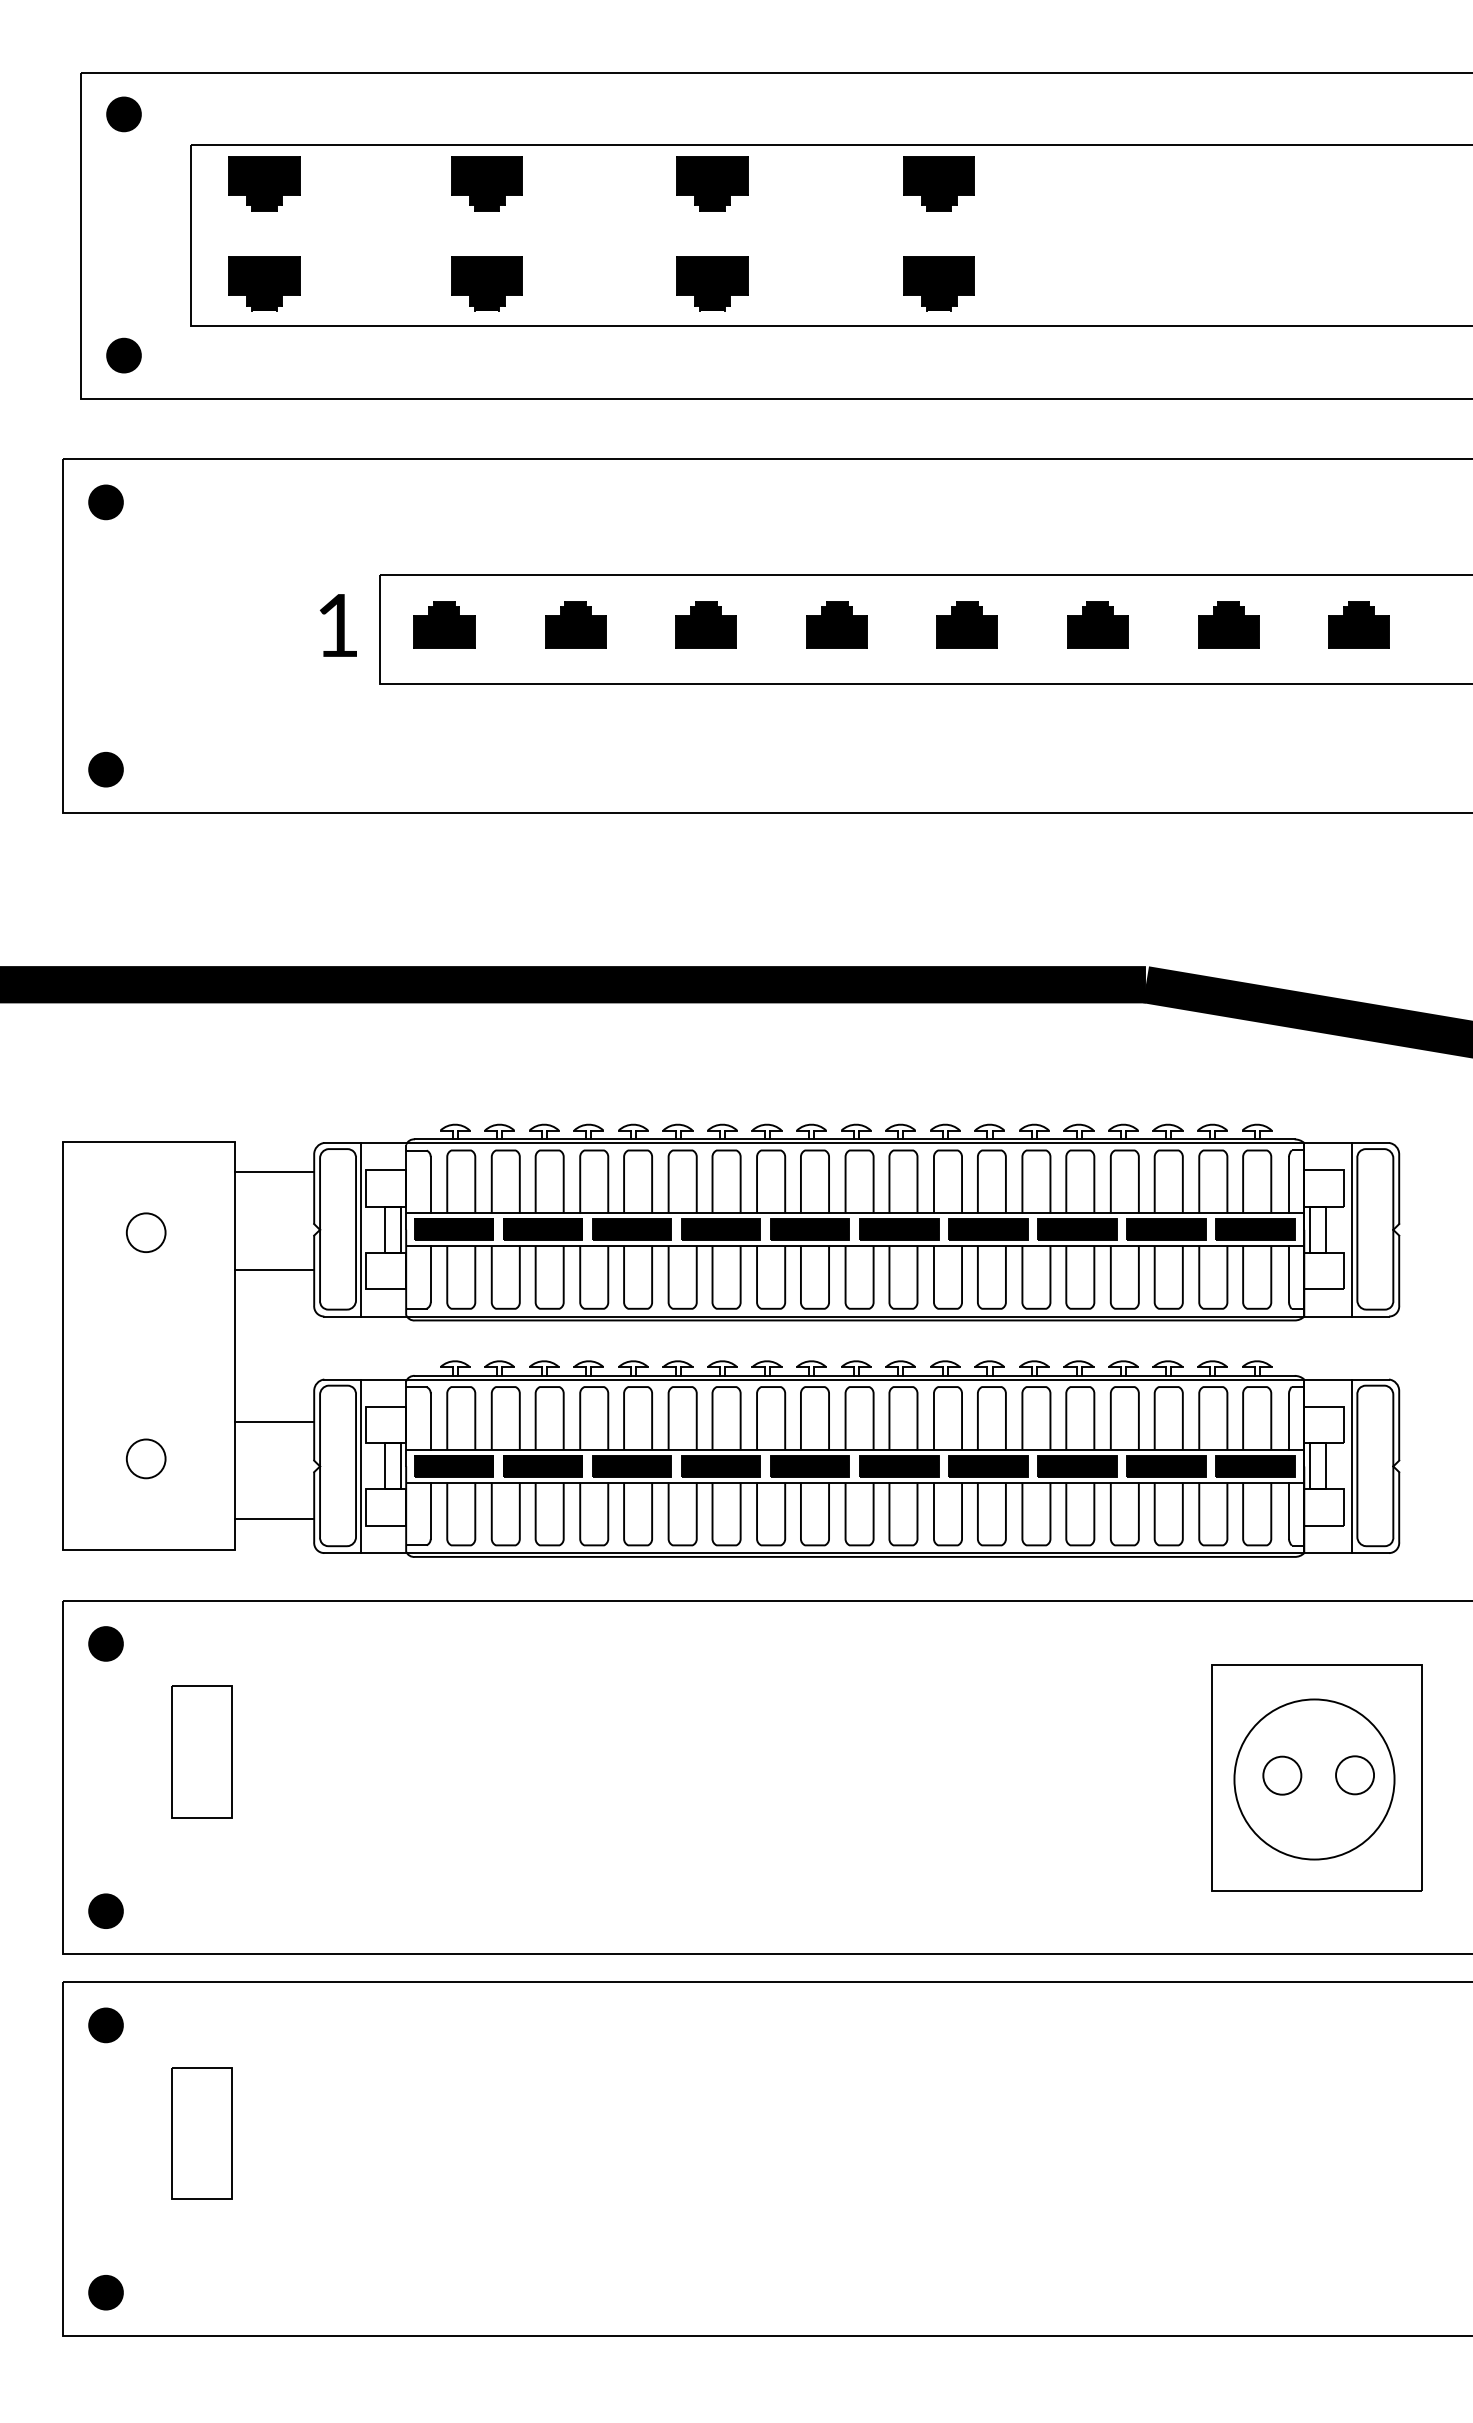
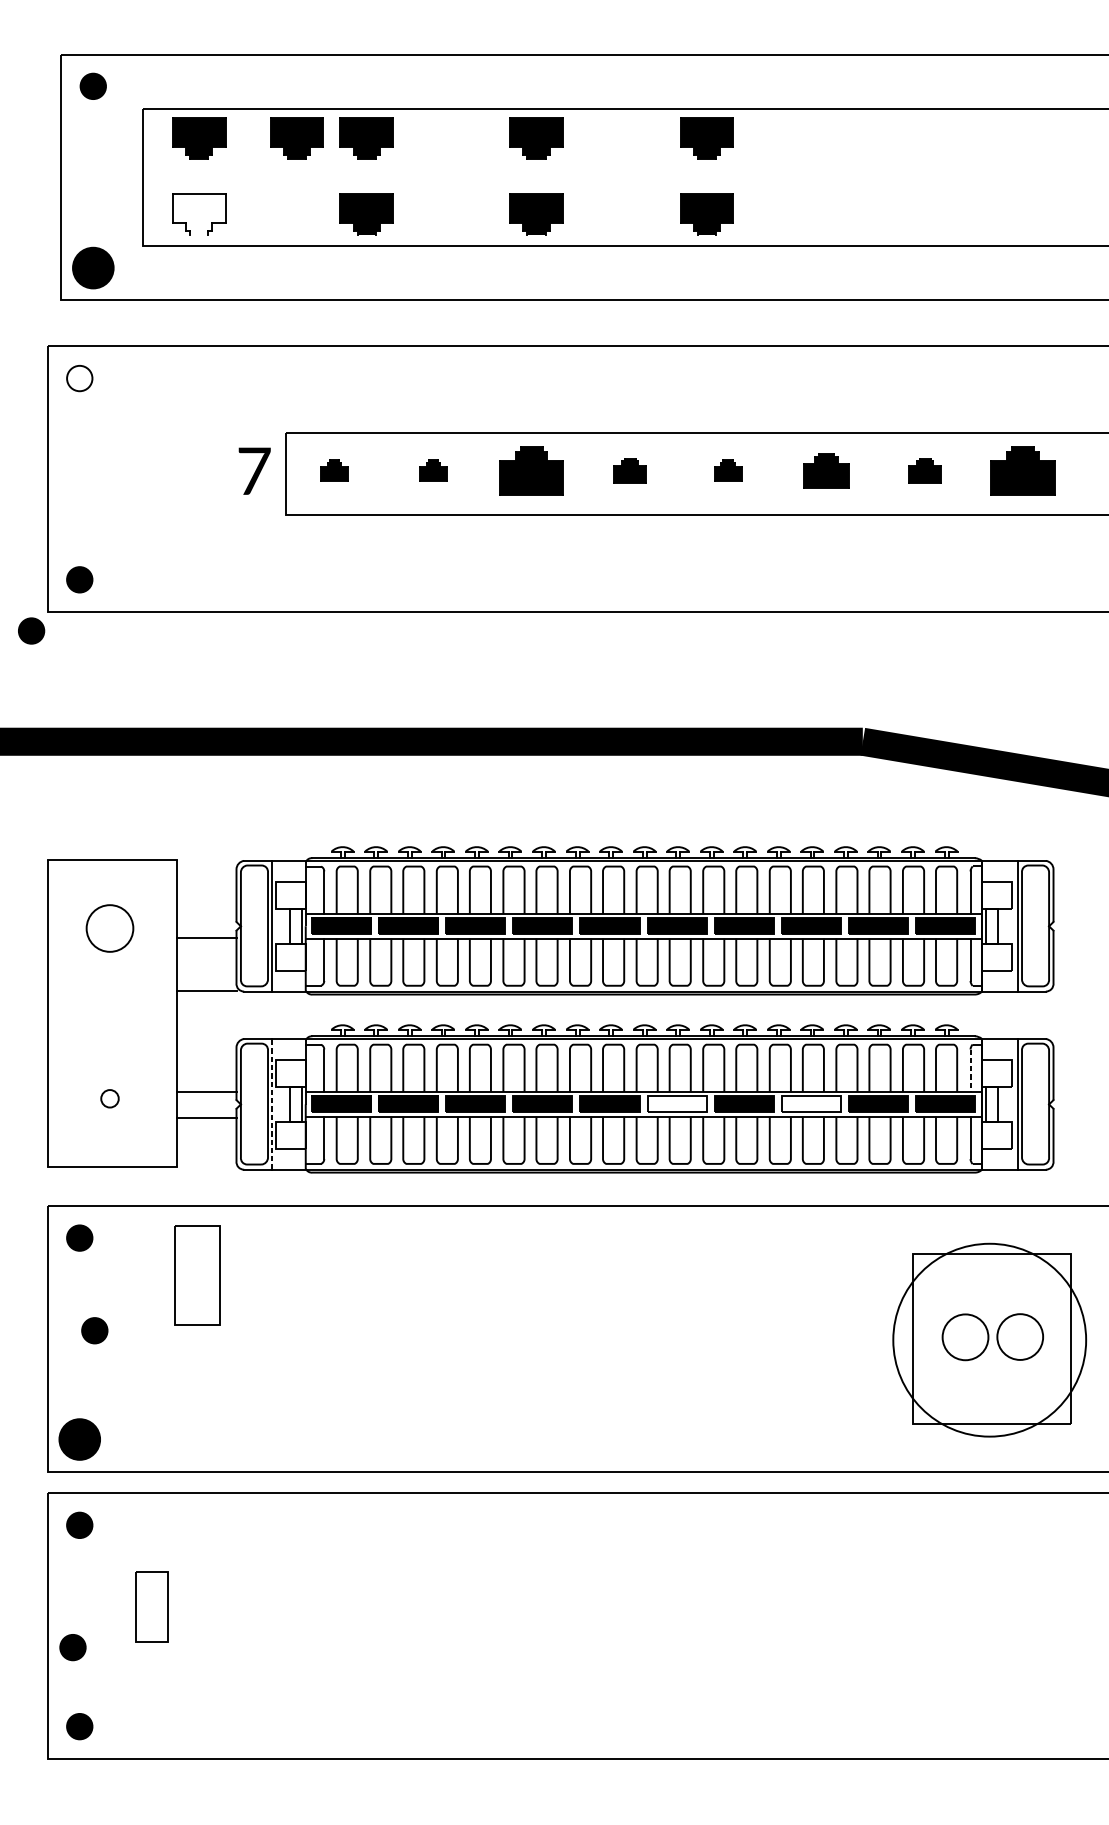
part: (394, 183) -> (296, 138), added
fill: (264, 284) -> (199, 214), removed
part: (123, 355) -> (92, 267), size x1.6
fill: (105, 502) -> (79, 378), removed
part: (444, 624) -> (334, 470), size x0.6
part: (575, 624) -> (433, 470), size x0.6
part: (705, 624) -> (531, 470), size x1.4
part: (836, 624) -> (629, 470), size x0.7
part: (966, 624) -> (727, 470), size x0.6
part: (1228, 624) -> (924, 470), size x0.7
part: (1358, 624) -> (1022, 470), size x1.4
text: (338, 625) -> (254, 471), 1 -> 7
part: (41, 837) -> (31, 630), added
line: (274, 1172) -> (206, 938), moved
circle: (145, 1232) -> (109, 928), size x1.6
line: (274, 1269) -> (206, 990), moved
line: (274, 1422) -> (206, 1118), moved
line: (1288, 1422) -> (970, 1071), solid -> dashed
circle: (145, 1458) -> (109, 1098), size x0.6
fill: (899, 1465) -> (677, 1103), removed
fill: (1077, 1465) -> (811, 1103), removed
line: (361, 1466) -> (272, 1104), solid -> dashed
line: (274, 1519) -> (206, 1091), moved
part: (201, 1751) -> (196, 1275), moved
part: (125, 1766) -> (94, 1330), added
circle: (1282, 1775) -> (965, 1337), size x1.6
circle: (1355, 1775) -> (1020, 1337), size x1.6
circle: (1314, 1779) -> (989, 1340), size x1.6
part: (105, 1910) -> (79, 1438), size x1.6
part: (201, 2133) -> (151, 1606), size x0.7
part: (96, 2187) -> (72, 1647), added

